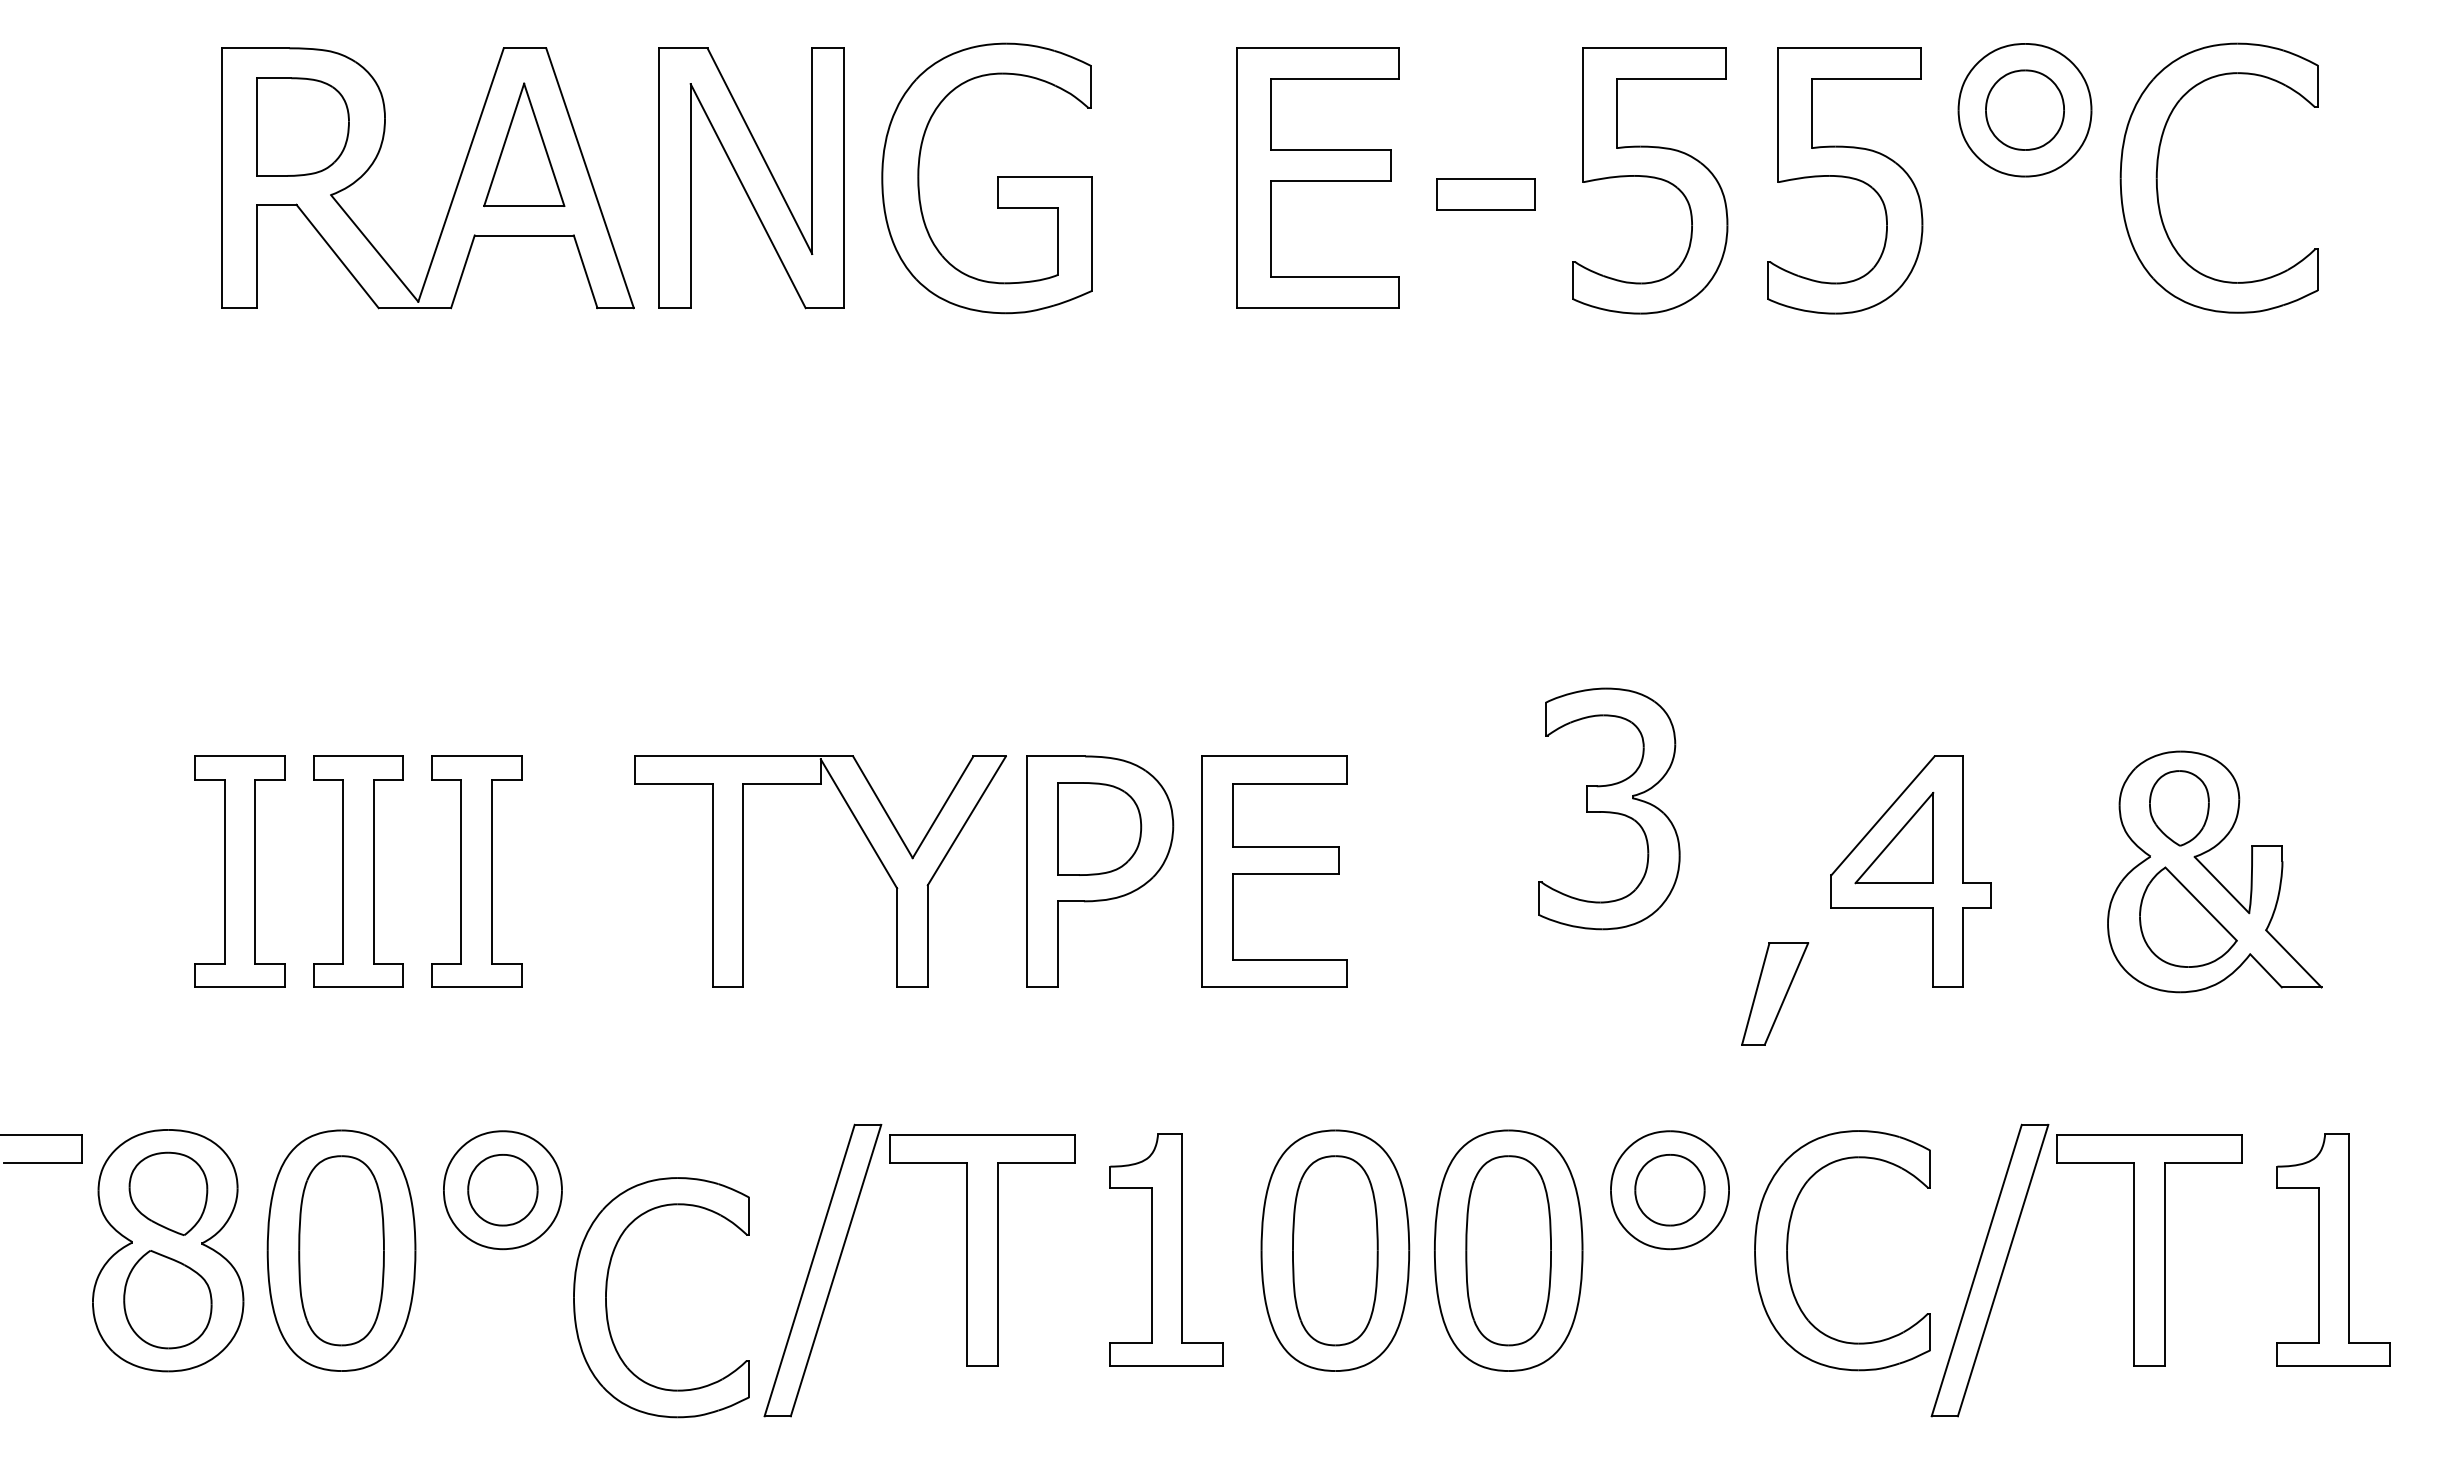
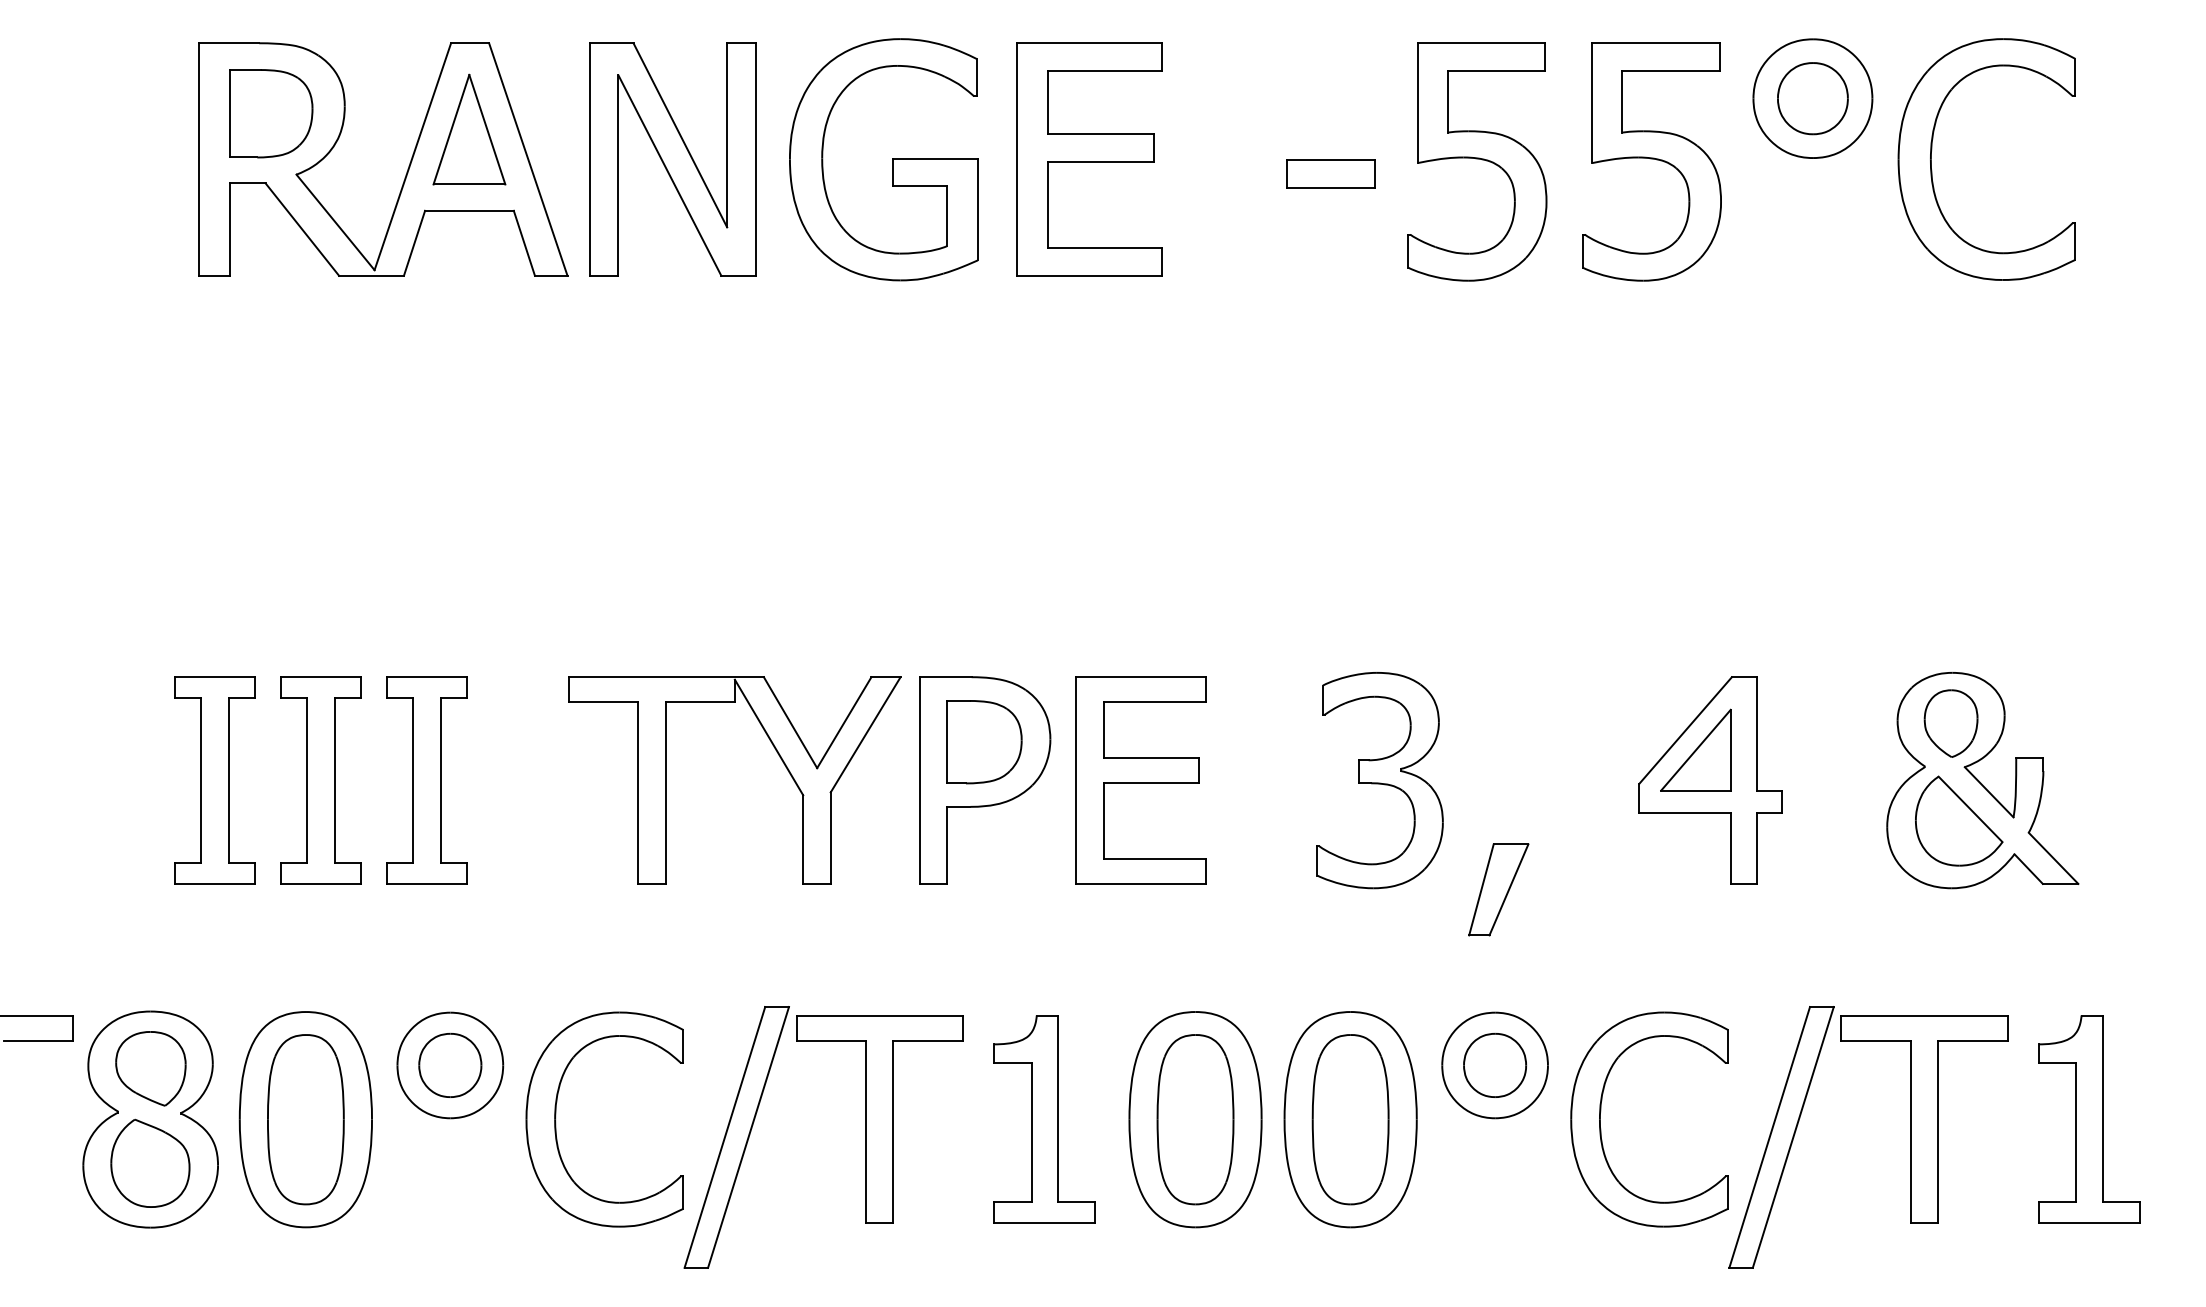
part: (1317, 177) -> (1089, 158), moved
part: (1609, 808) -> (1380, 780), moved
part: (1775, 993) -> (1499, 889), moved
part: (607, 1290) -> (556, 1113), moved

